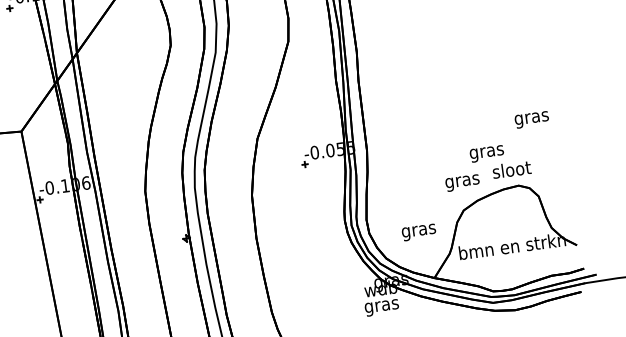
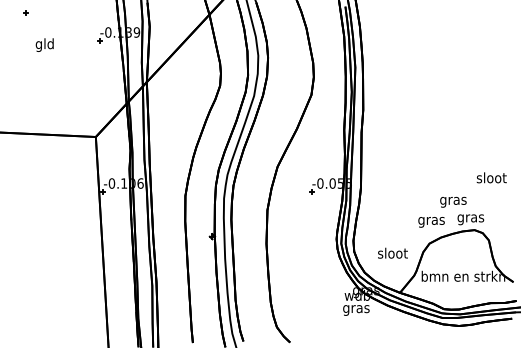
text: (531, 118) -> (491, 179), gras -> sloot
text: (511, 171) -> (470, 218), sloot -> gras
text: (418, 230) -> (392, 254), gras -> sloot

